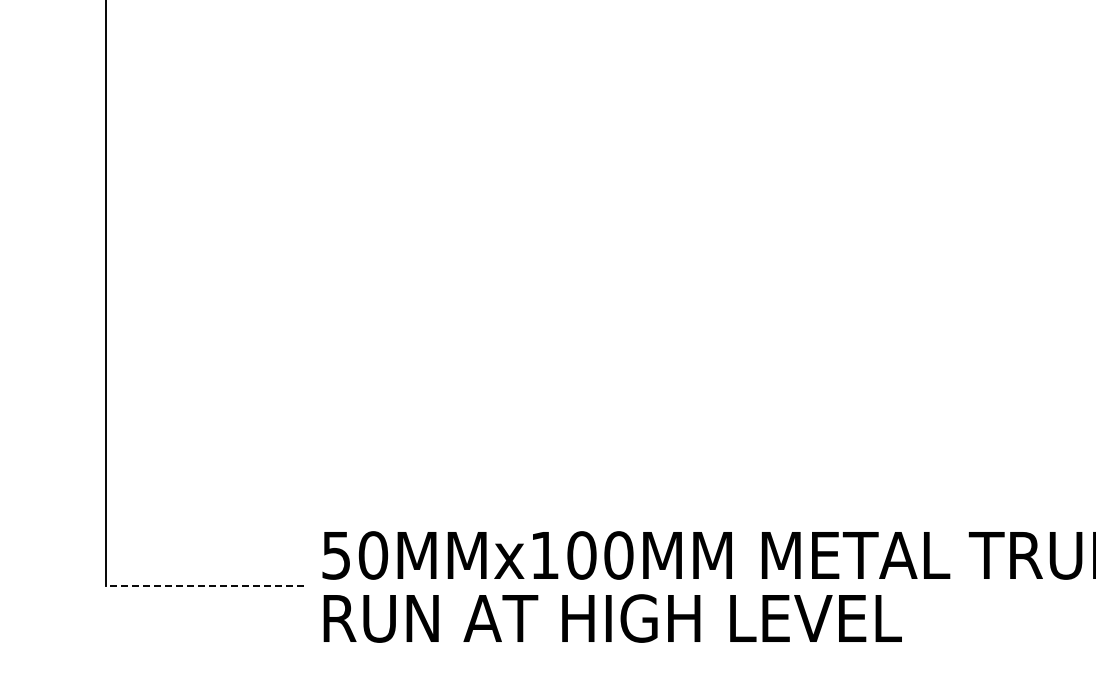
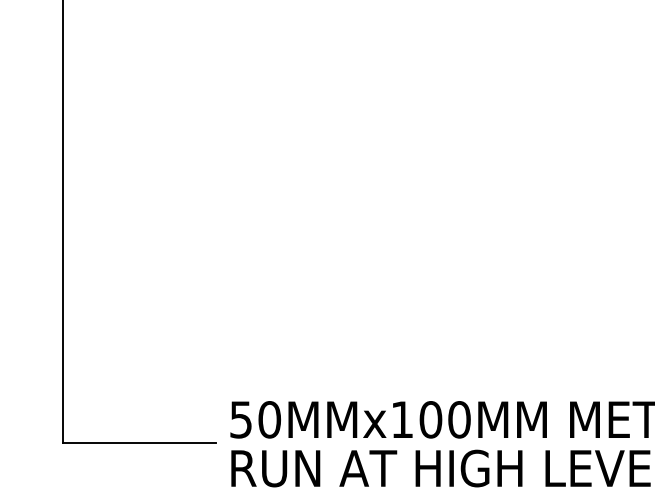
line: (205, 585) -> (139, 443), dashed -> solid

